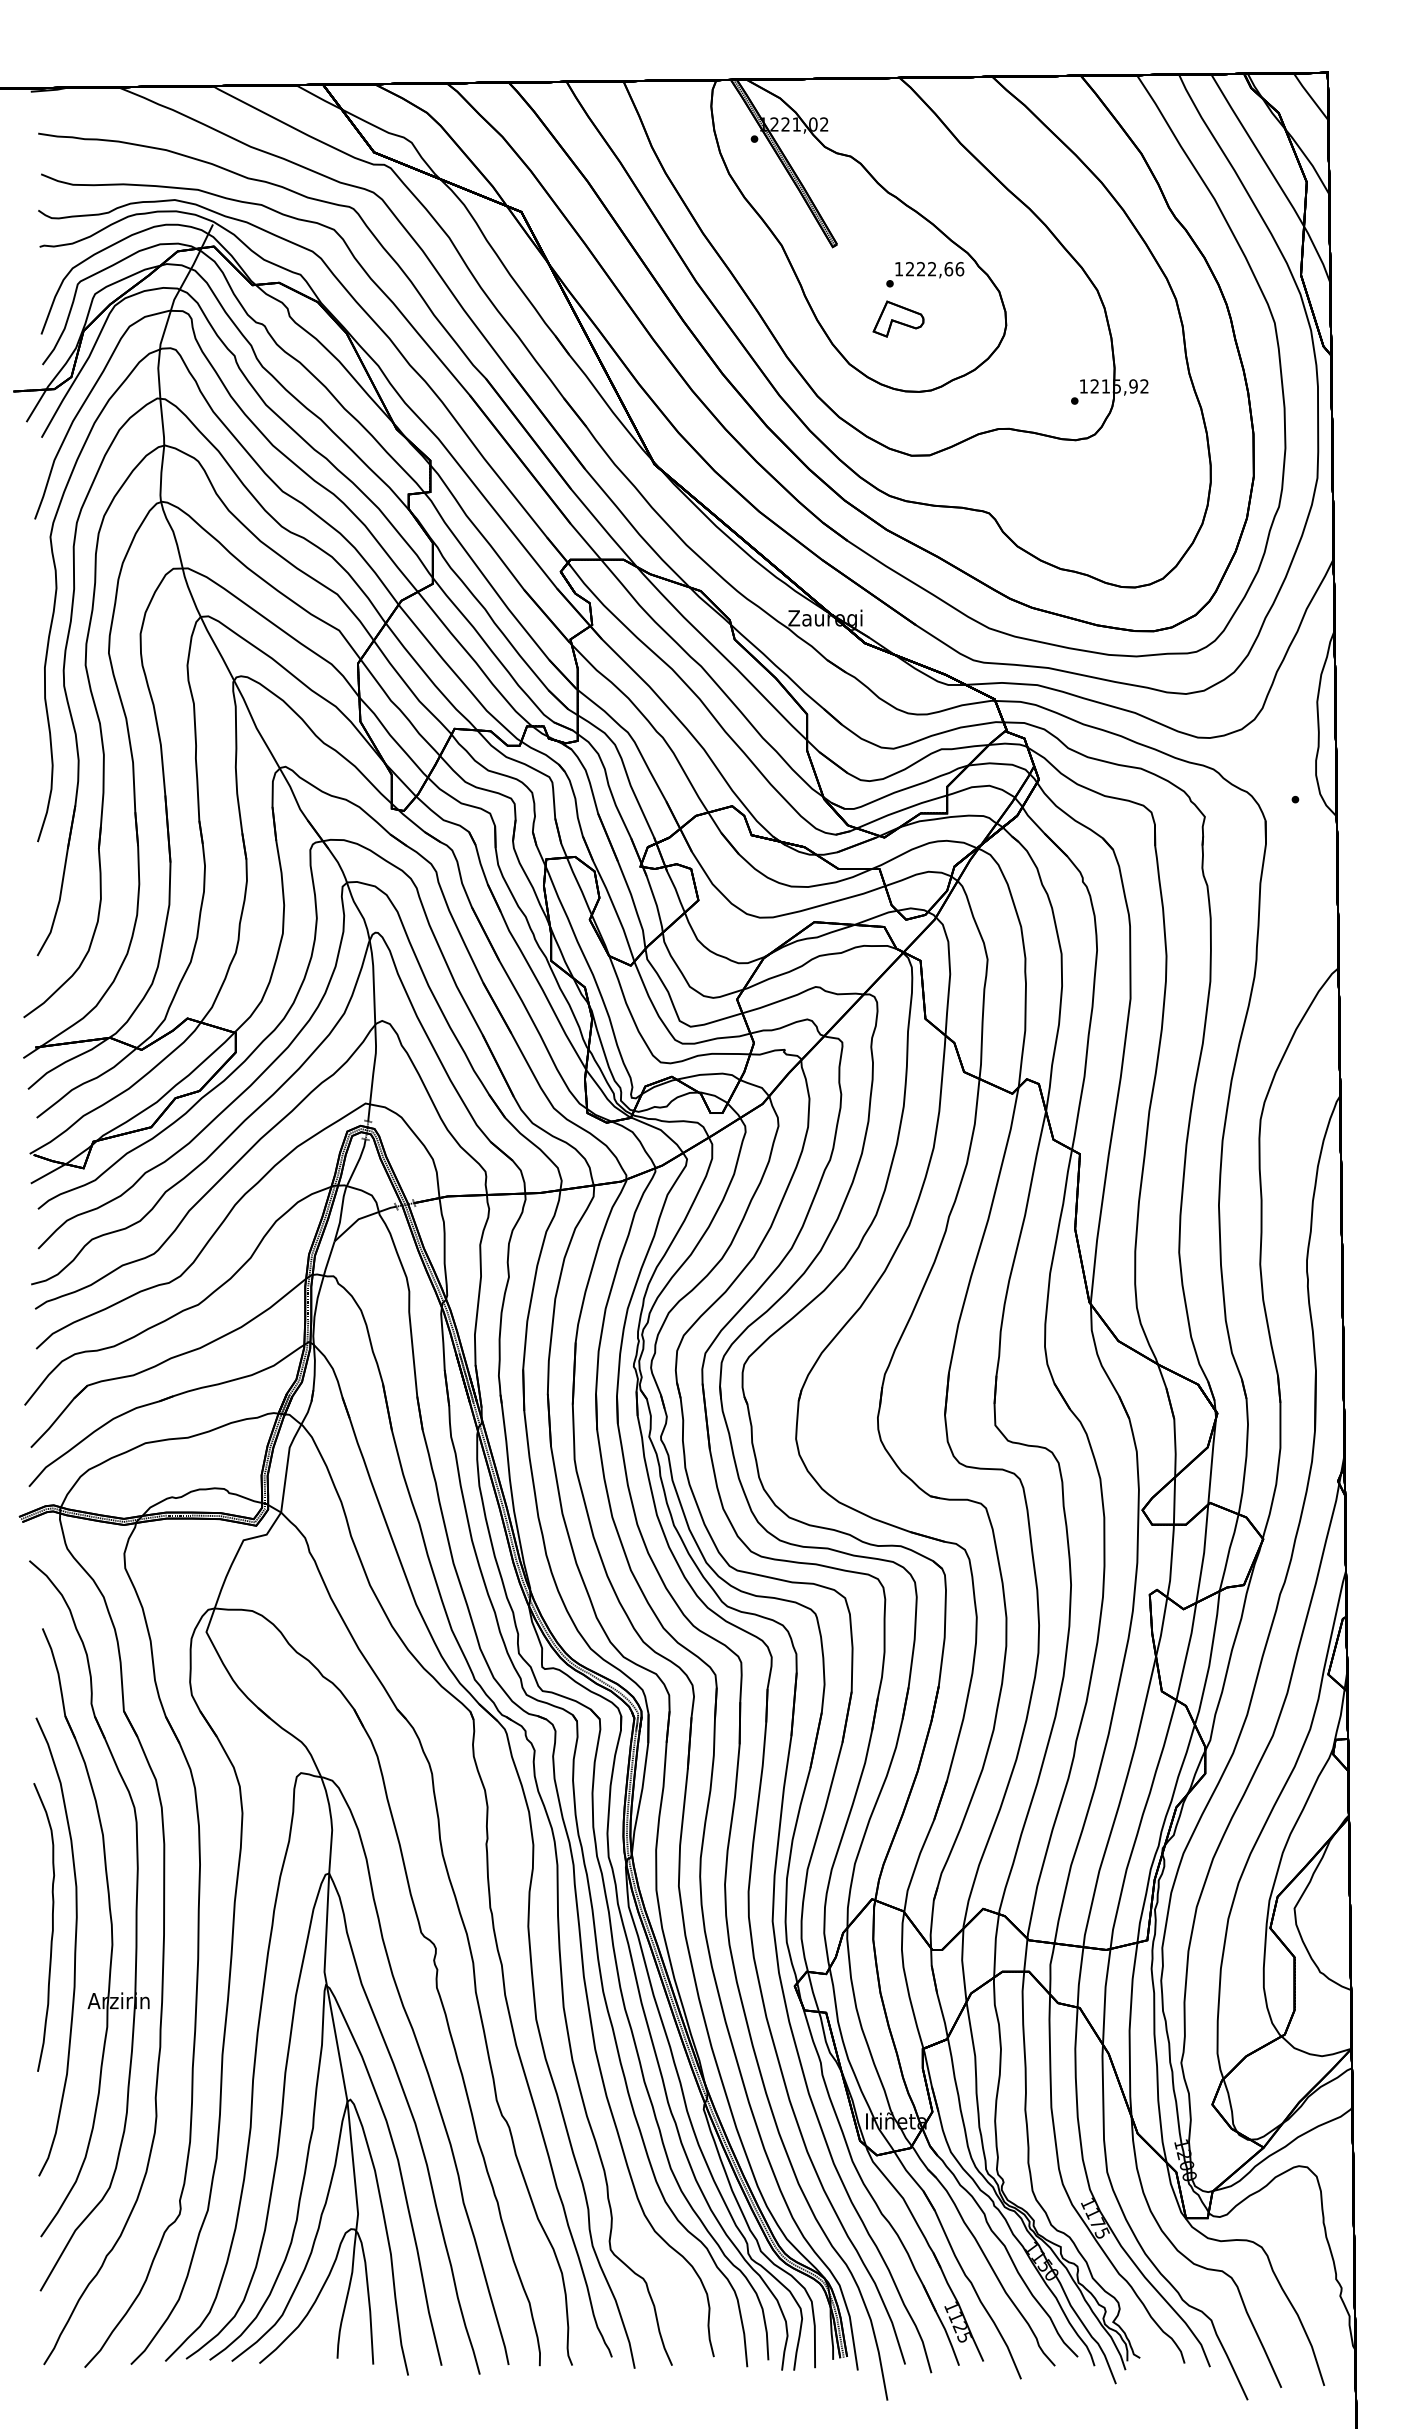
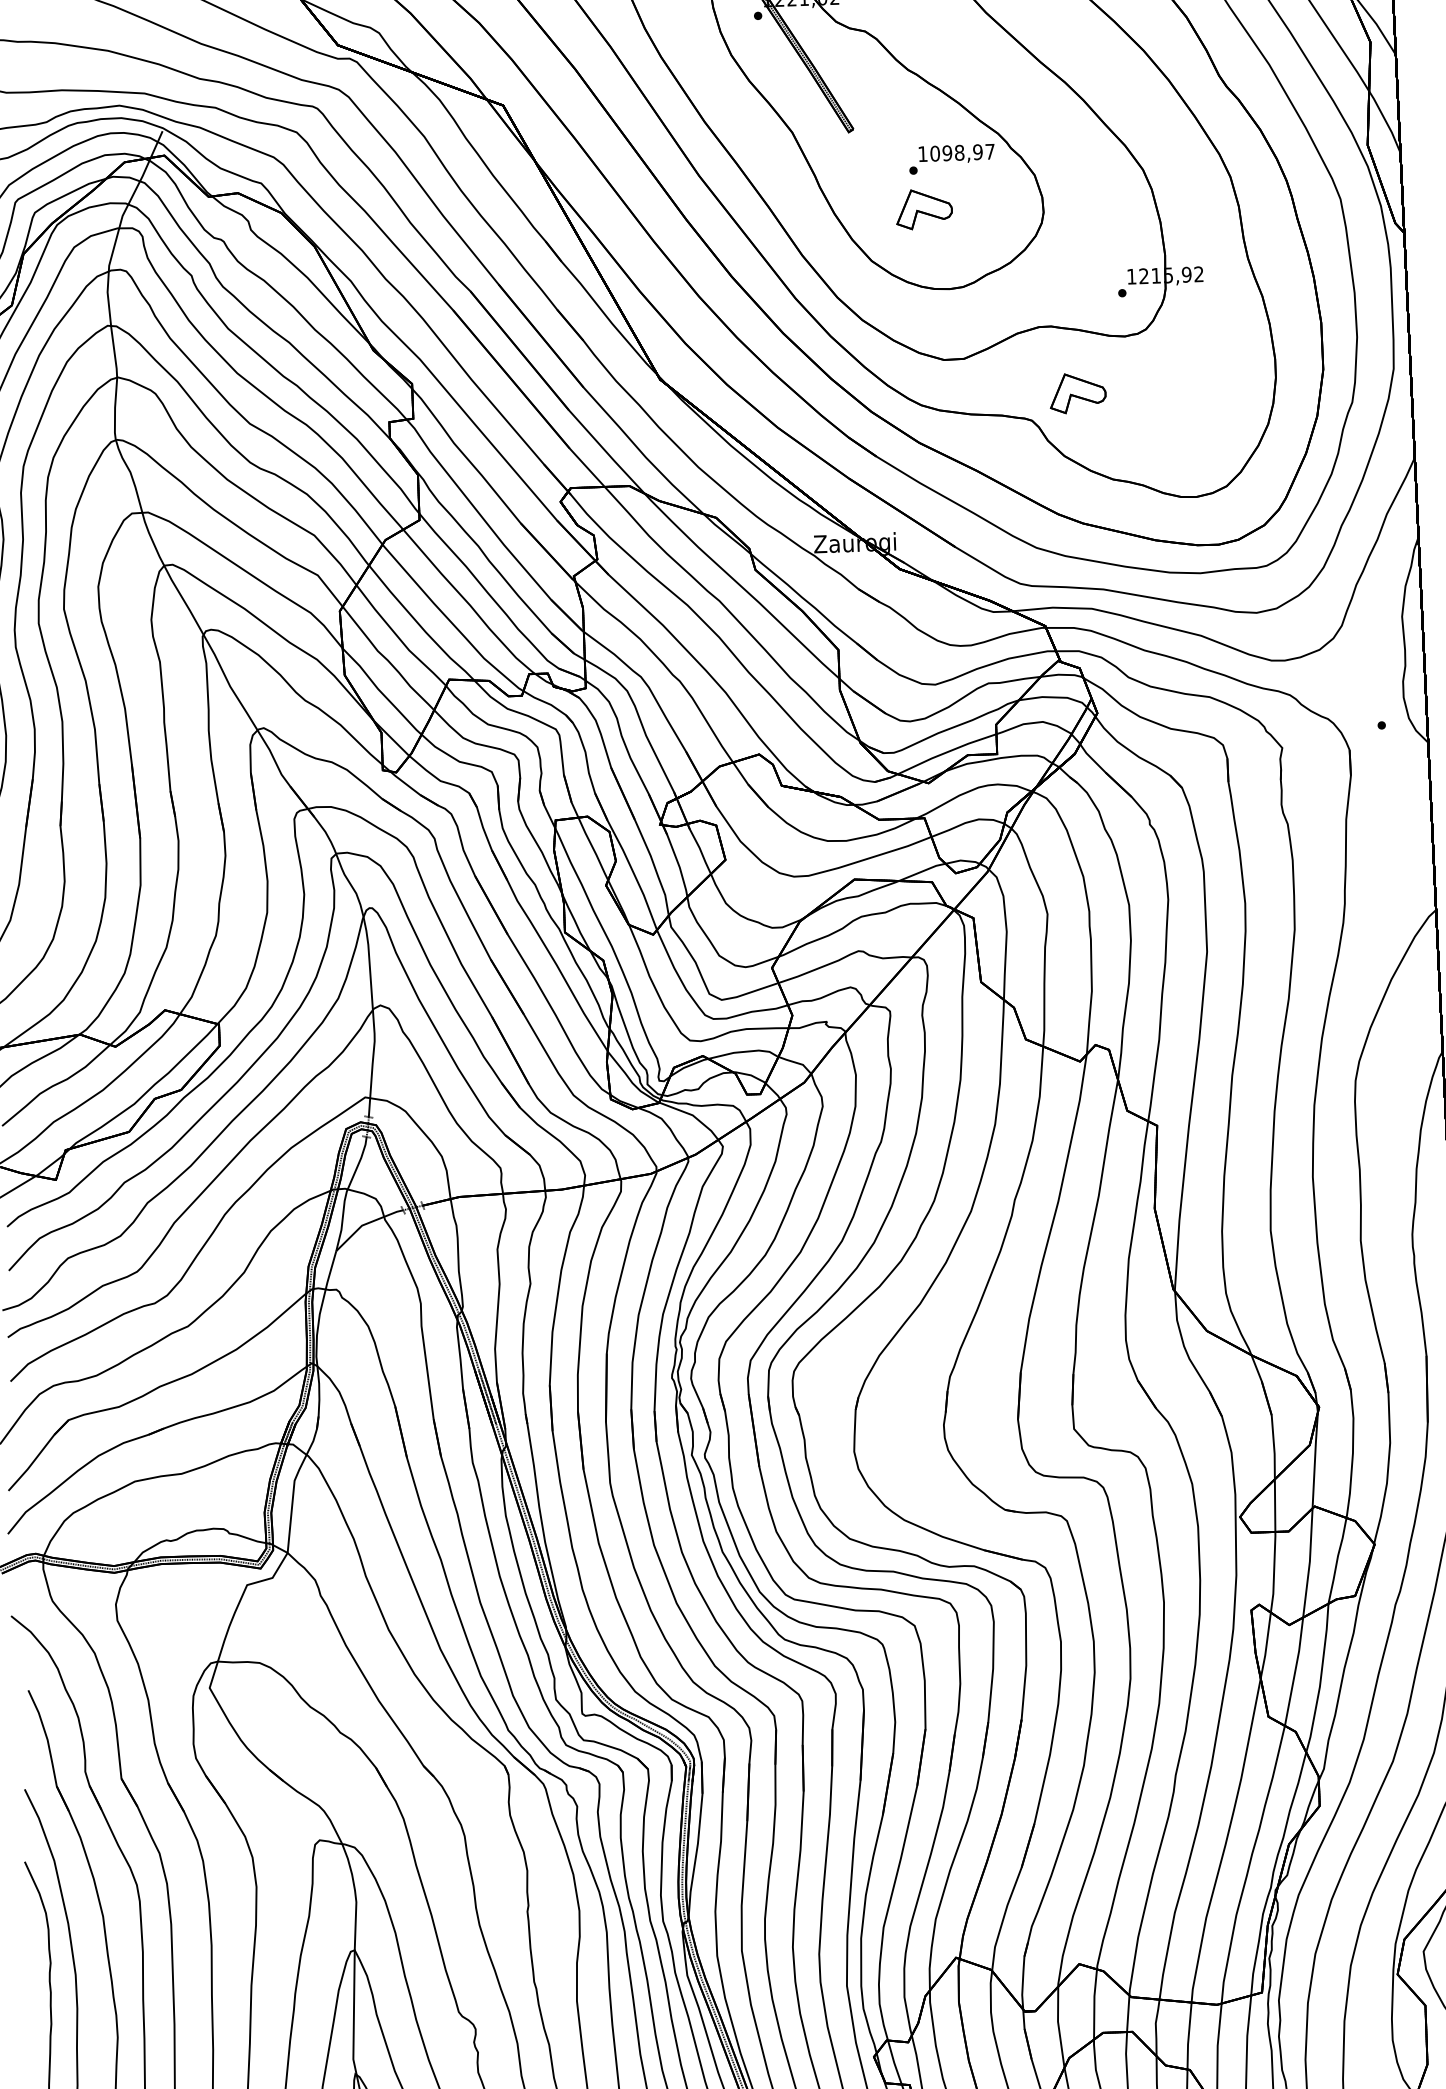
text: (934, 269) -> (962, 153), 1222,66 -> 1098,97
part: (1031, 489) -> (1077, 392), added

